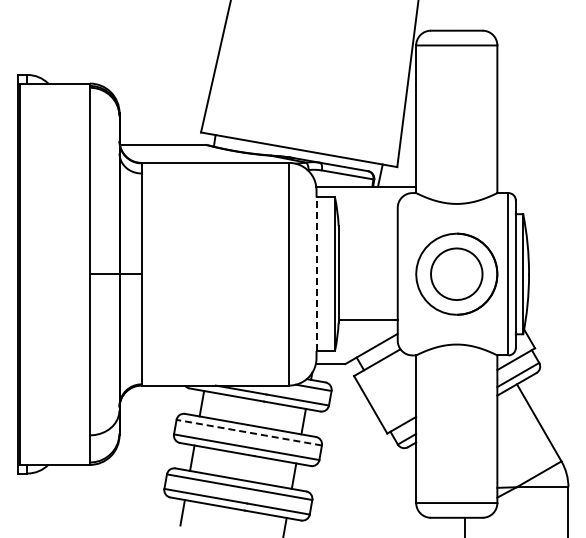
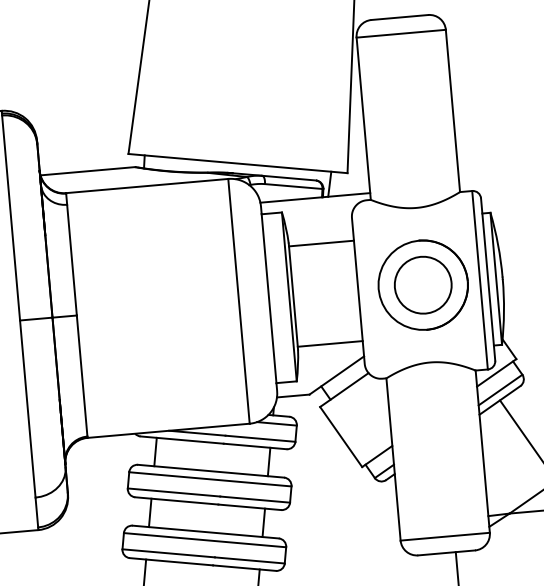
line: (367, 228) -> (320, 243), added
line: (316, 274) -> (269, 298), dashed -> solid
line: (249, 432) -> (210, 479), dashed -> solid

